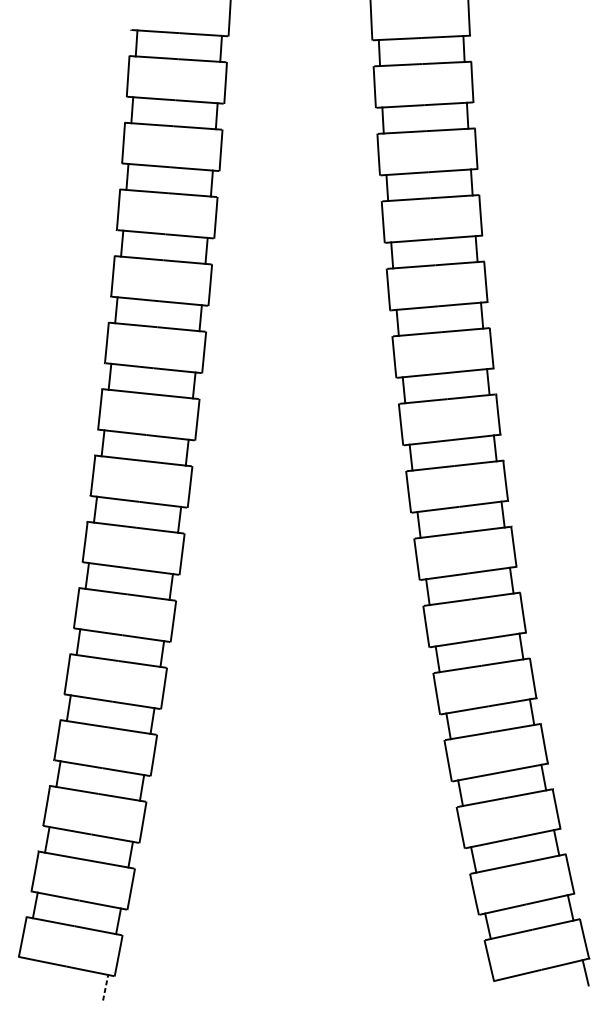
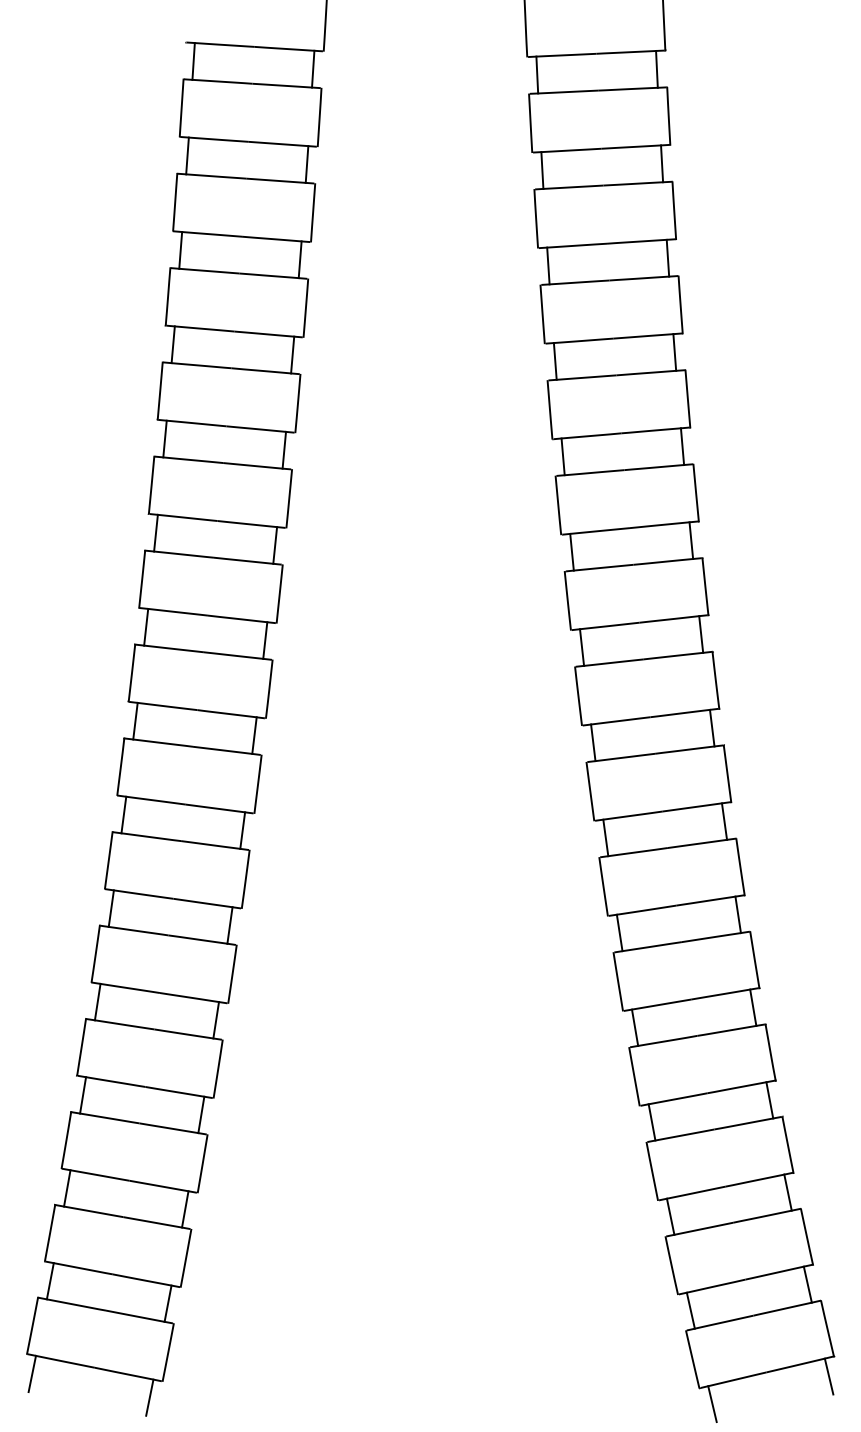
line: (22, 970) -> (32, 1373), added
line: (105, 987) -> (149, 1397), dashed -> solid
line: (503, 992) -> (712, 1404), added

